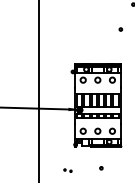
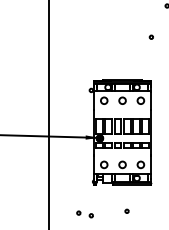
part: (67, 170) -> (84, 214), size x1.67

